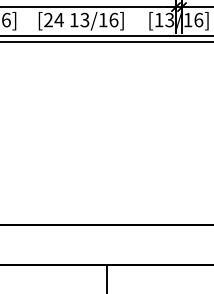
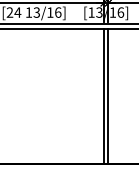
line: (176, 133) -> (104, 96), added
line: (182, 133) -> (108, 96), added

